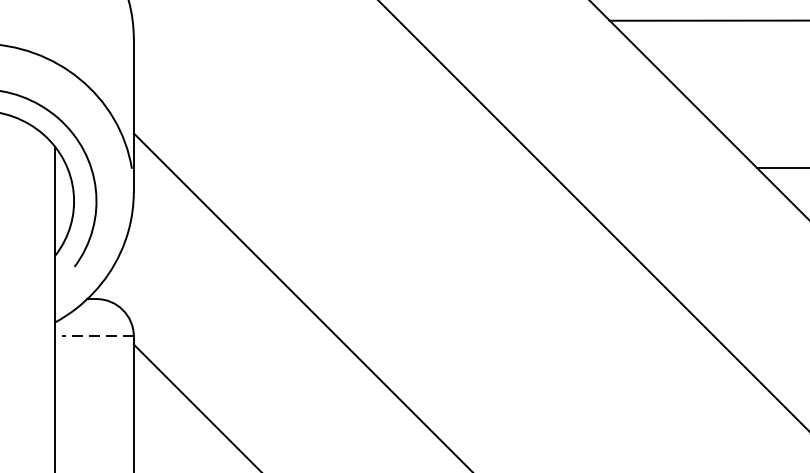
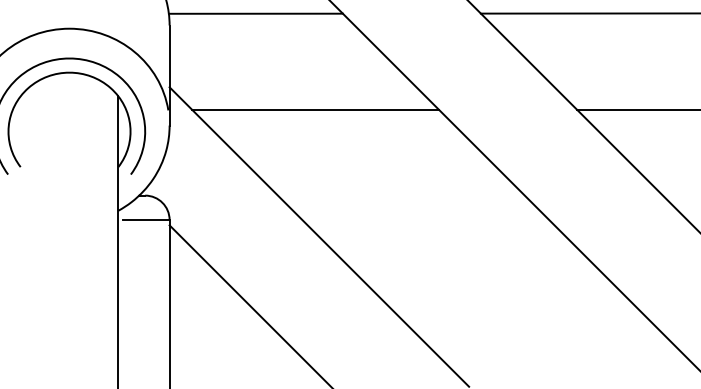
line: (265, 20) -> (255, 13), added
line: (356, 167) -> (315, 109), added
line: (96, 337) -> (145, 220), dashed -> solid

